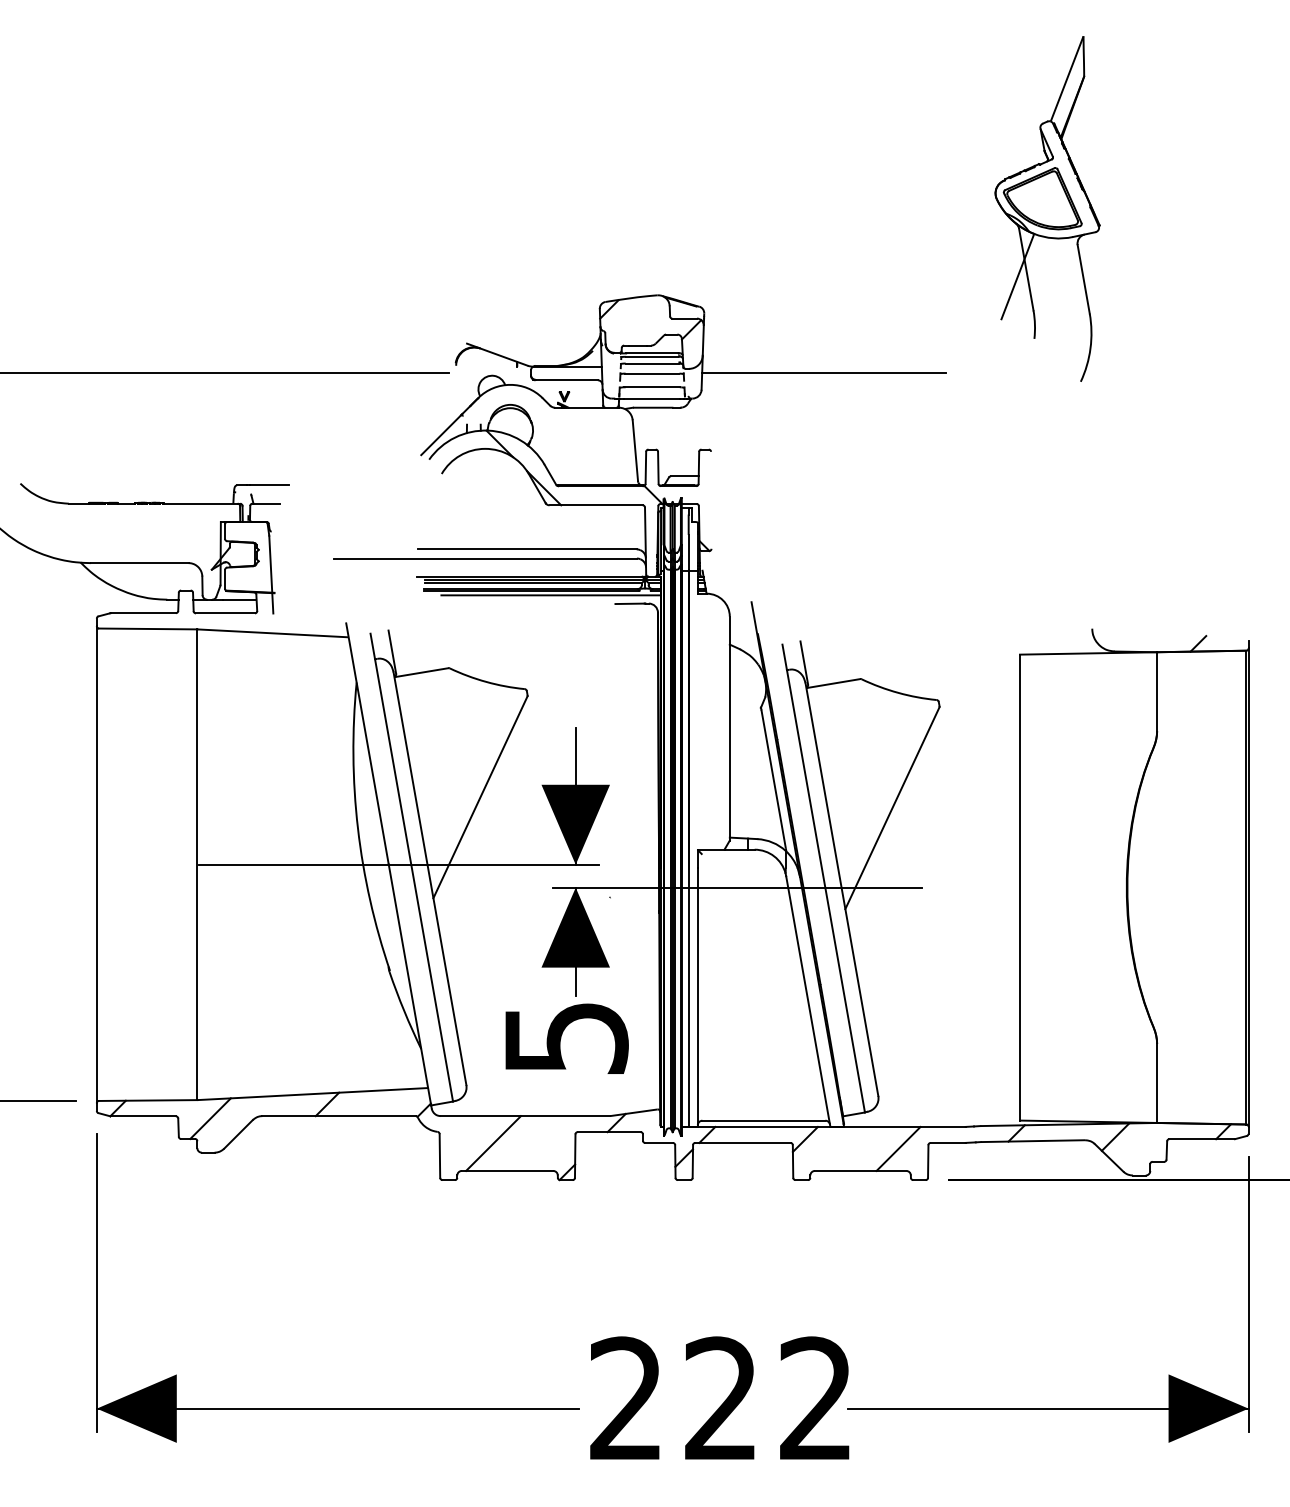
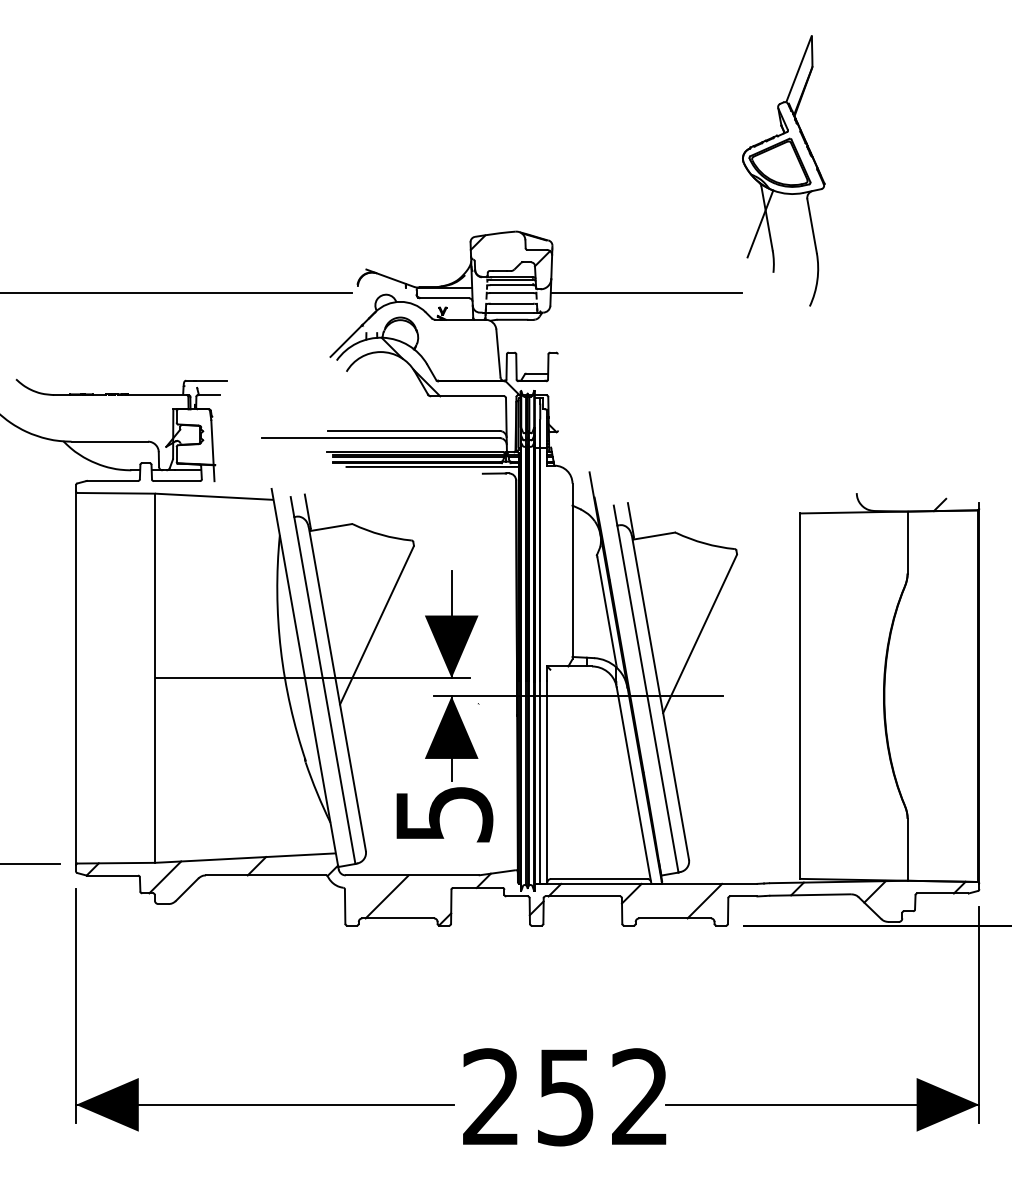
part: (1047, 208) -> (783, 170), moved
text: (720, 1399) -> (565, 1097), 222 -> 252

